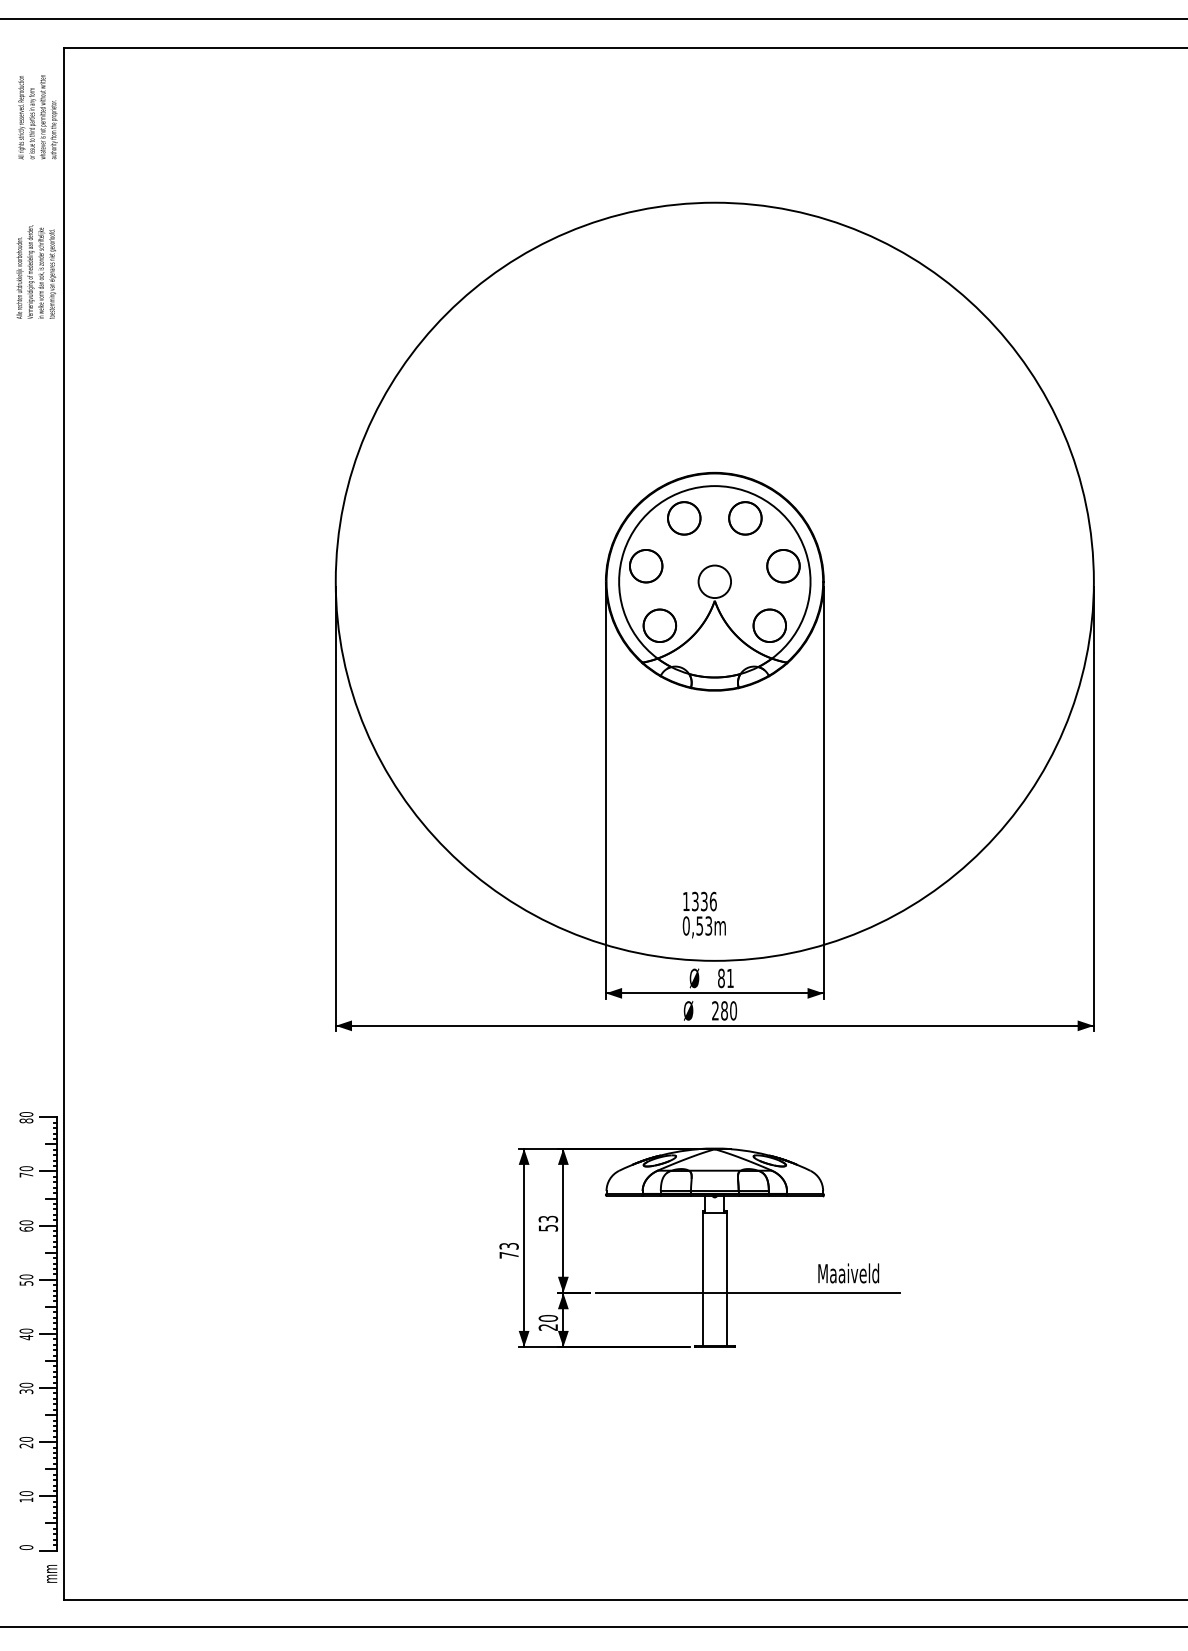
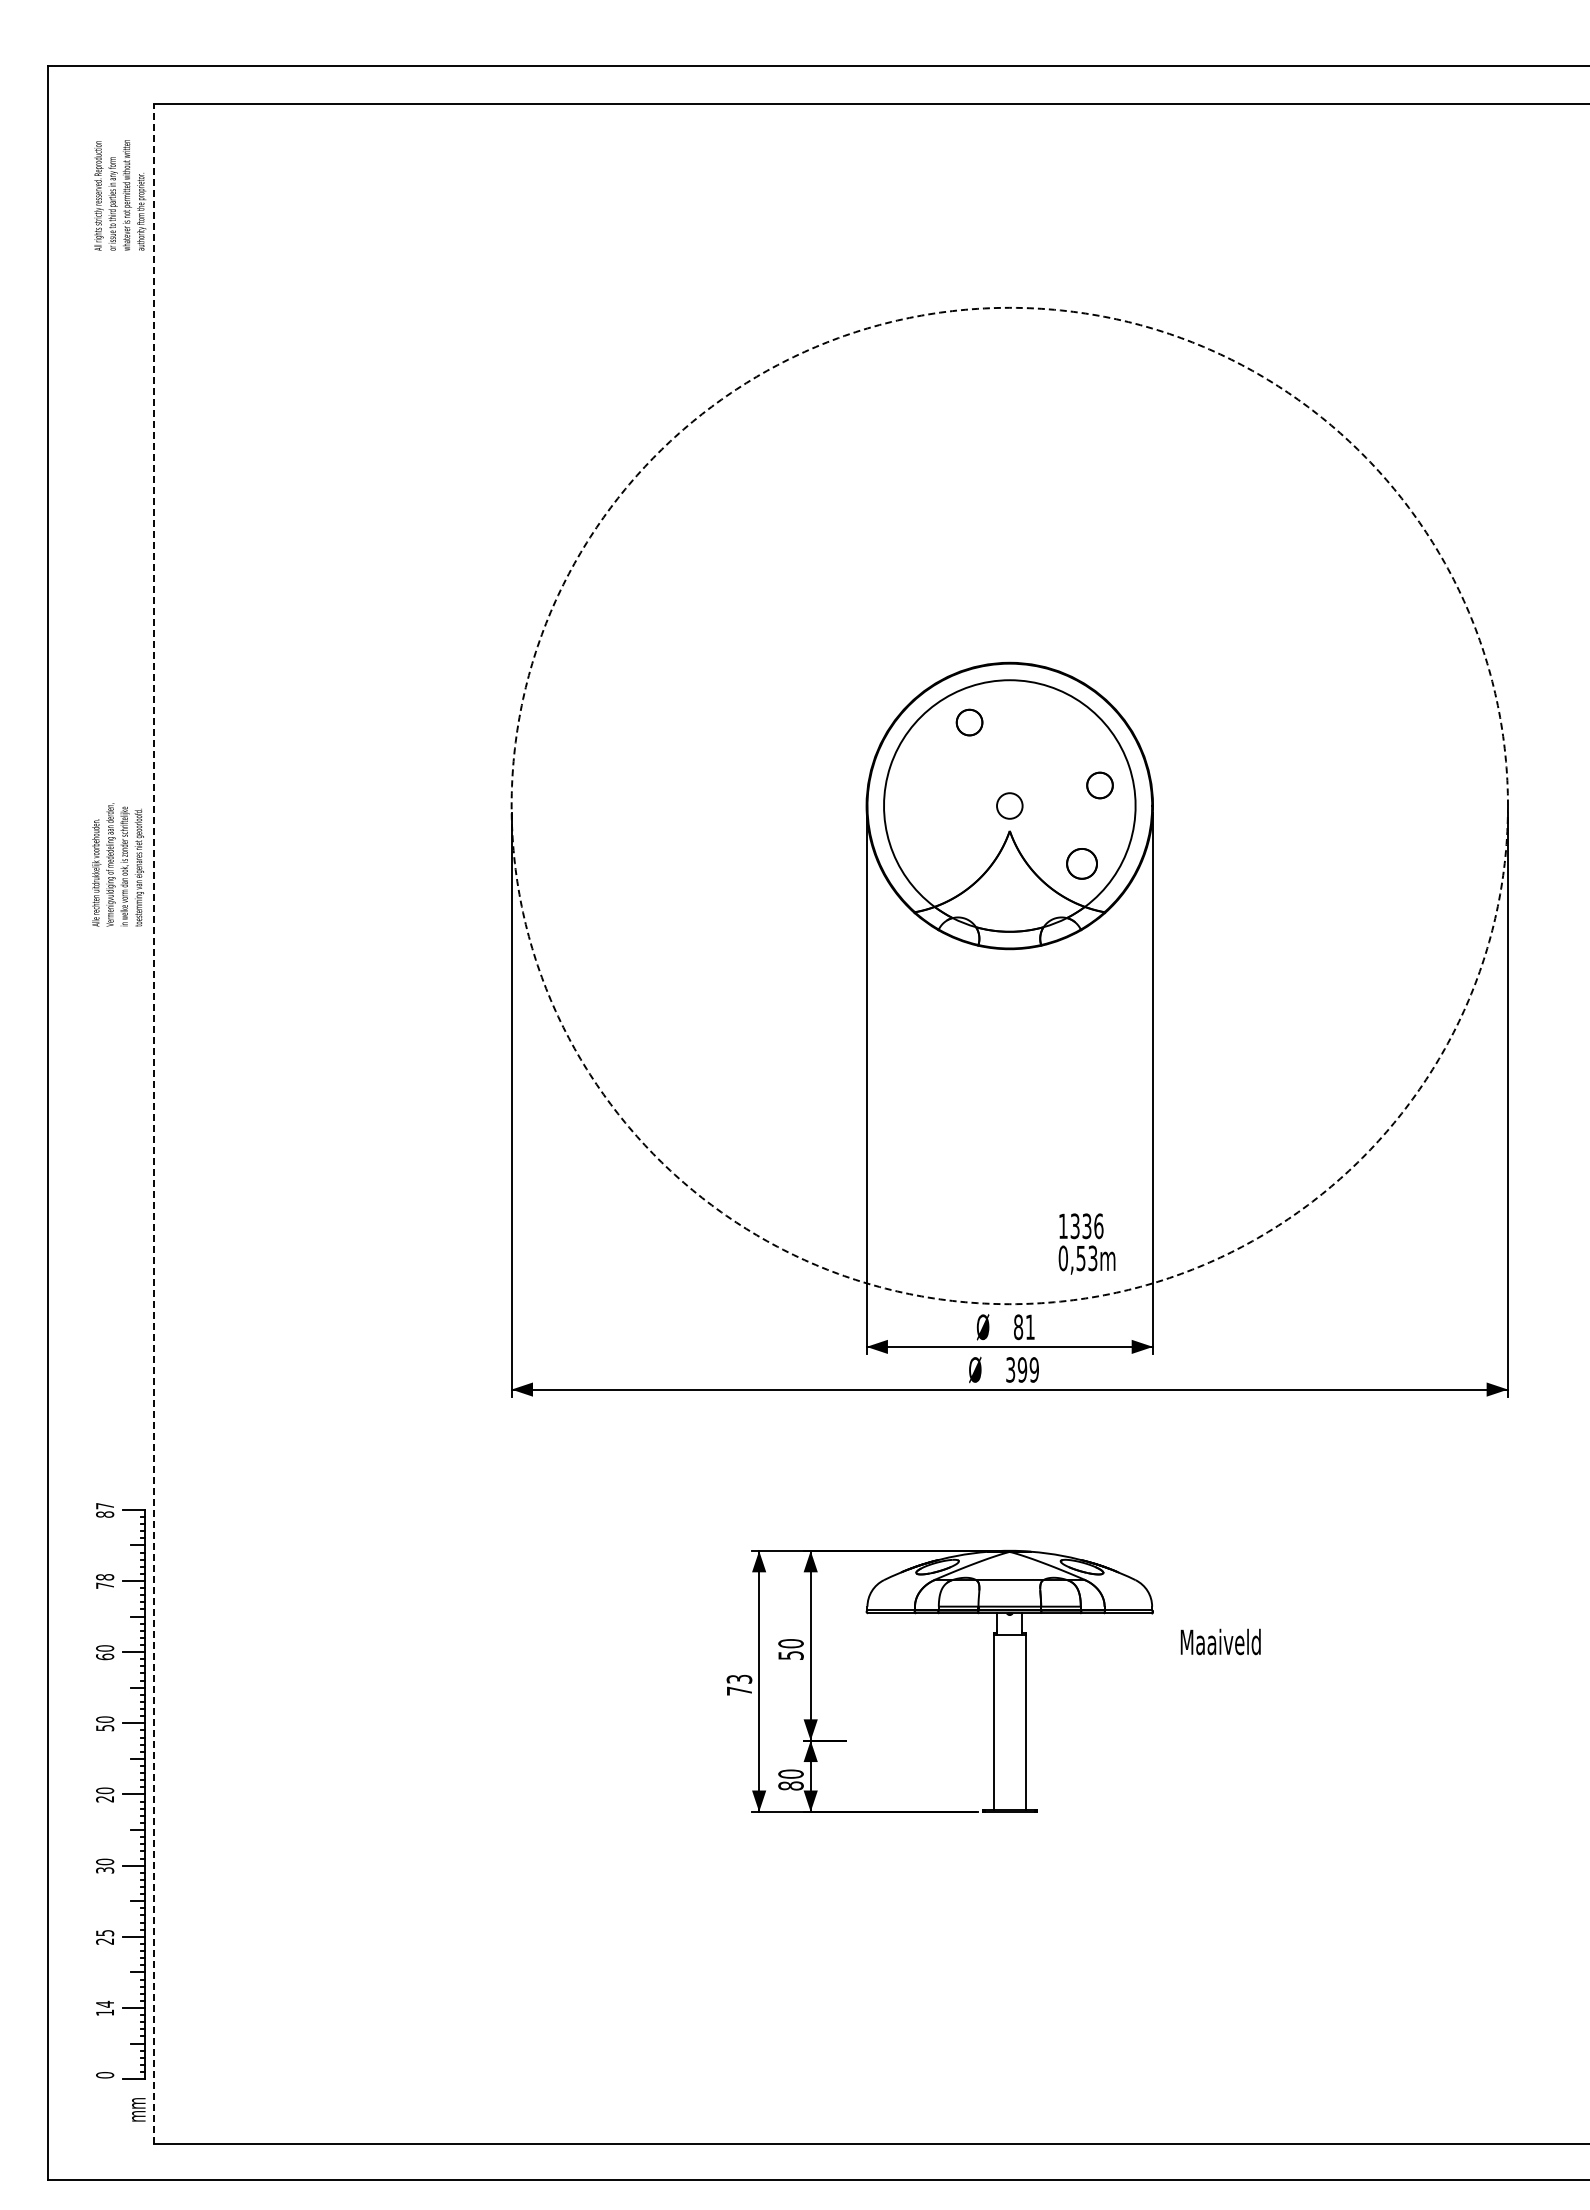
text: (35, 271) -> (117, 864), moved
part: (684, 518) -> (969, 722), size x0.6
part: (745, 518) -> (1049, 722), removed
part: (646, 566) -> (919, 785), removed
part: (783, 566) -> (1099, 785), size x0.6
circle: (714, 581) -> (1009, 805), size x0.6
circle: (714, 581) -> (1009, 805), solid -> dashed
part: (659, 625) -> (937, 863), removed
part: (769, 625) -> (1081, 863), size x0.7
line: (64, 823) -> (154, 1123), solid -> dashed
text: (703, 914) -> (1086, 1243), moved
text: (724, 1010) -> (1022, 1369), 280 -> 399
text: (26, 1114) -> (105, 1505), 80 -> 87
text: (25, 1168) -> (104, 1577), 70 -> 78
text: (547, 1219) -> (790, 1643), 53 -> 50
text: (848, 1273) -> (1220, 1641), moved
line: (747, 1292) -> (1052, 1740), removed
text: (547, 1327) -> (790, 1785), 20 -> 80
text: (25, 1336) -> (104, 1798), 40 -> 20
text: (26, 1438) -> (105, 1932), 20 -> 25
text: (26, 1492) -> (105, 2003), 10 -> 14

